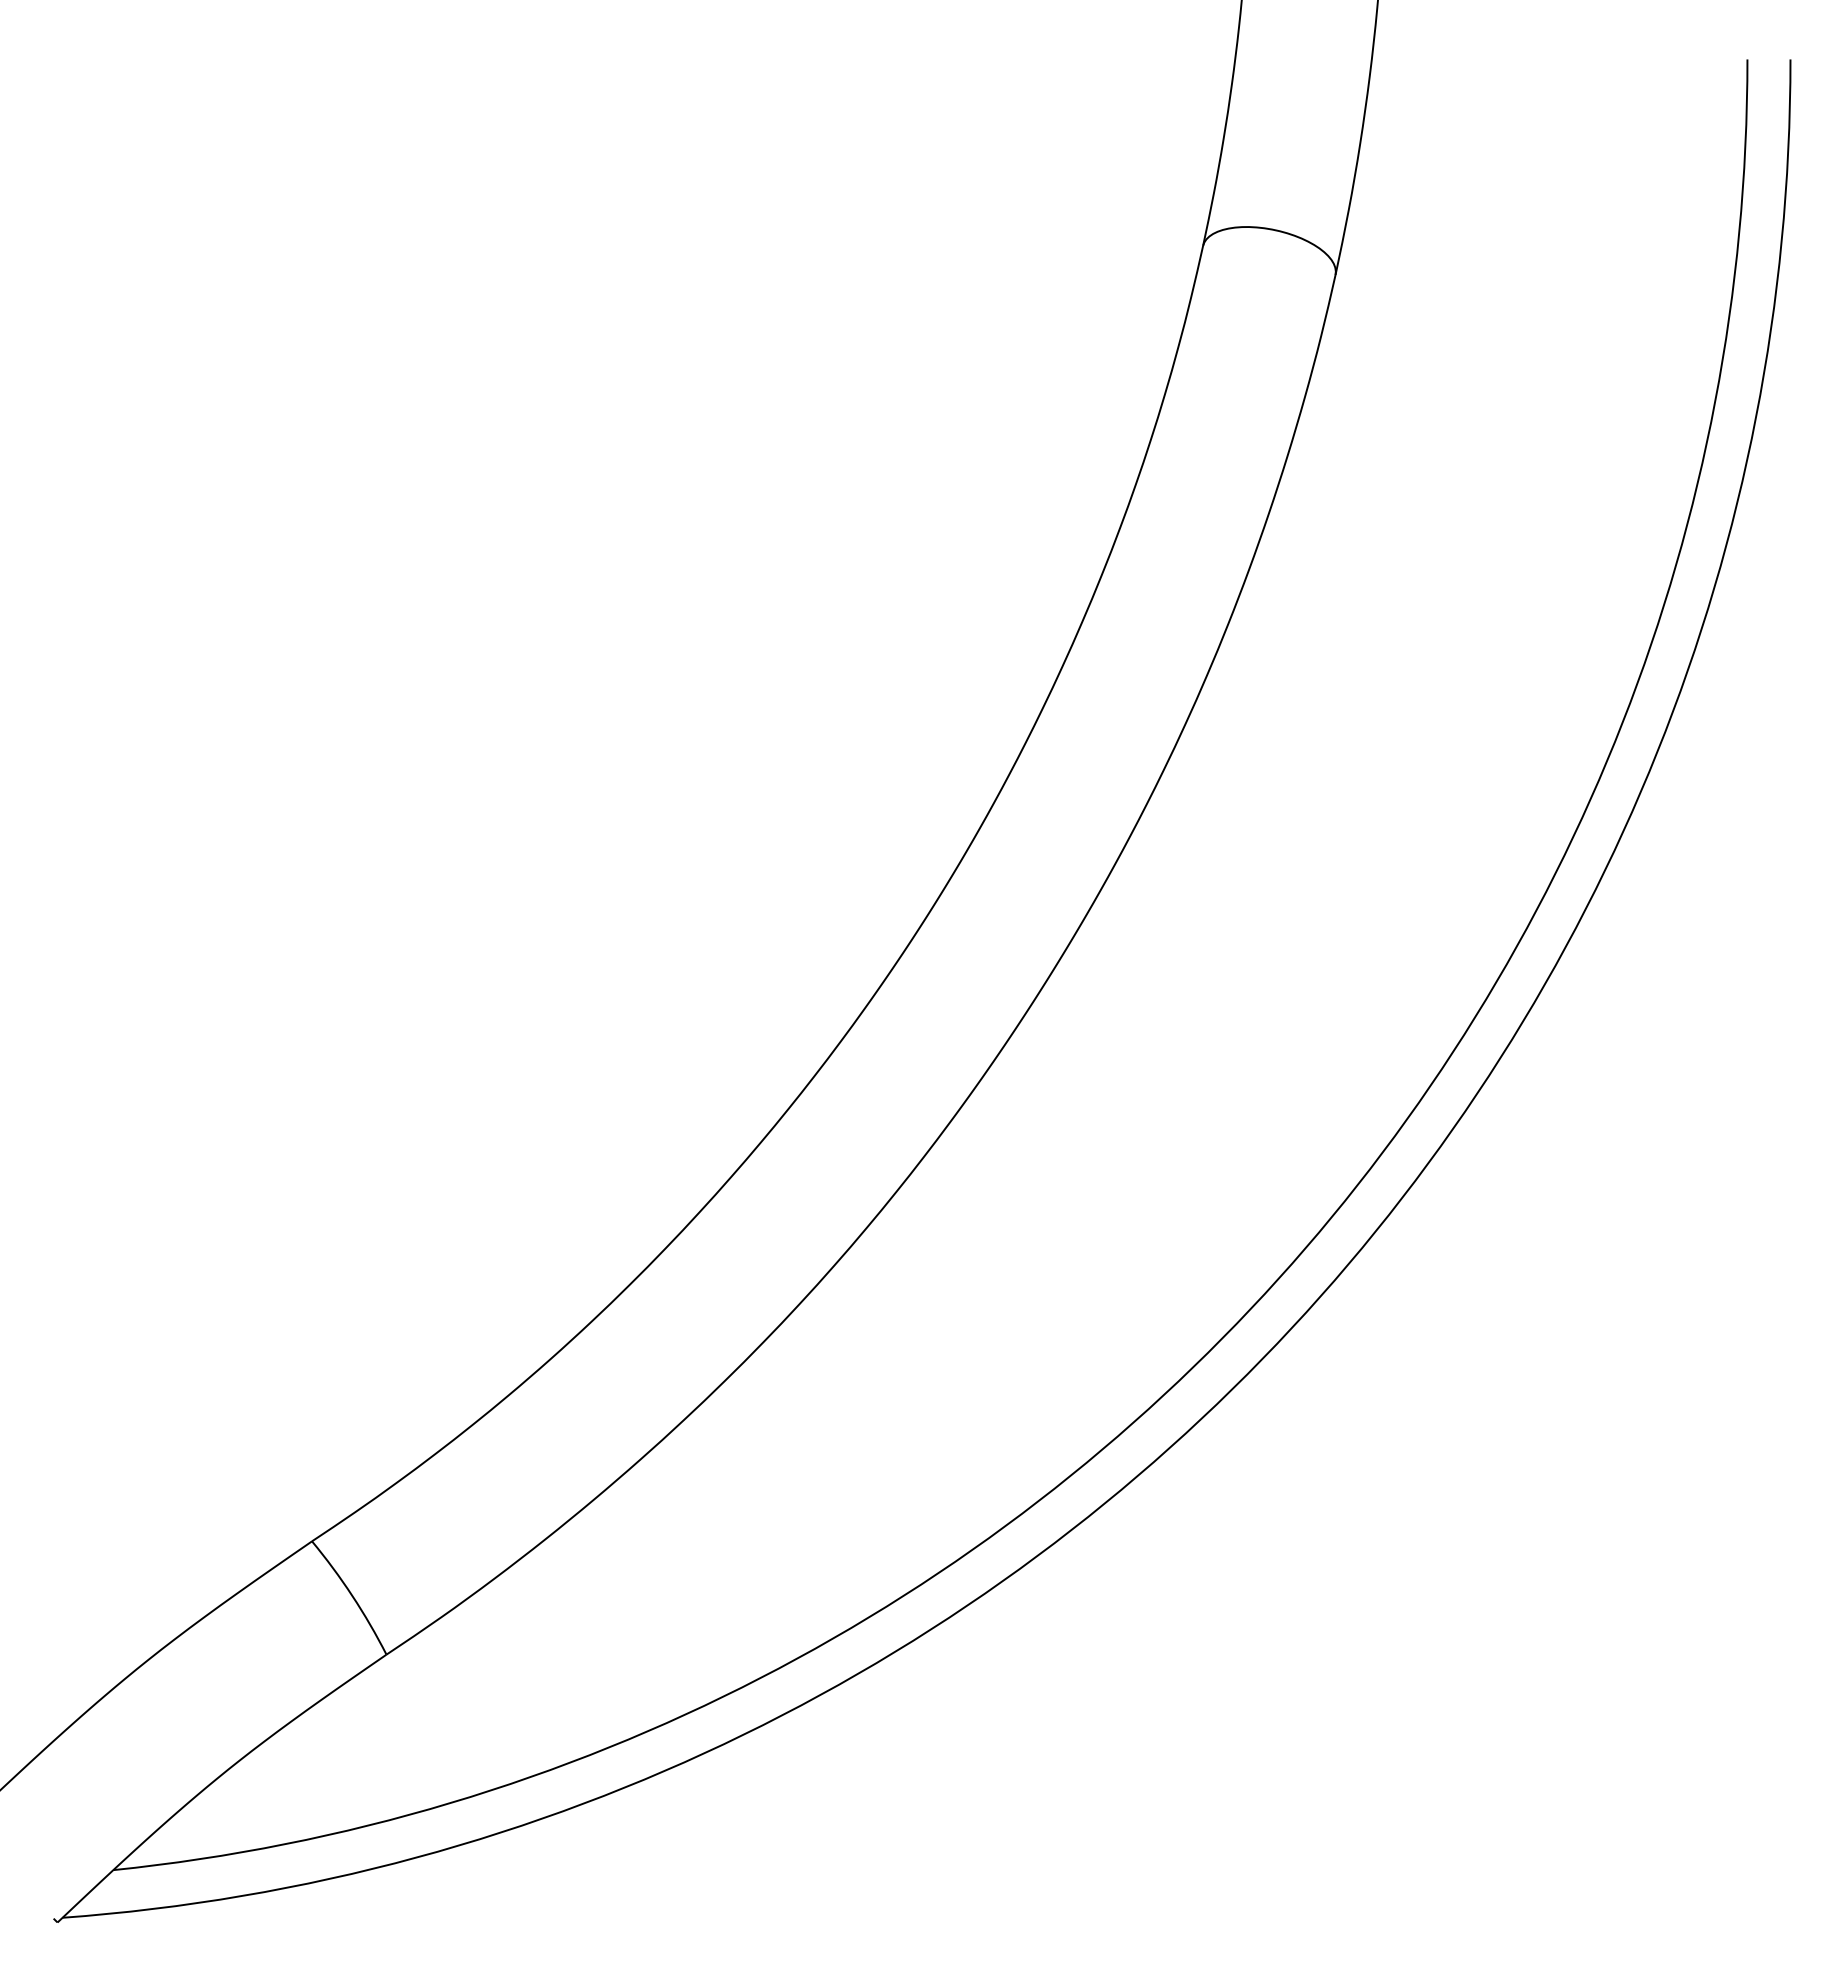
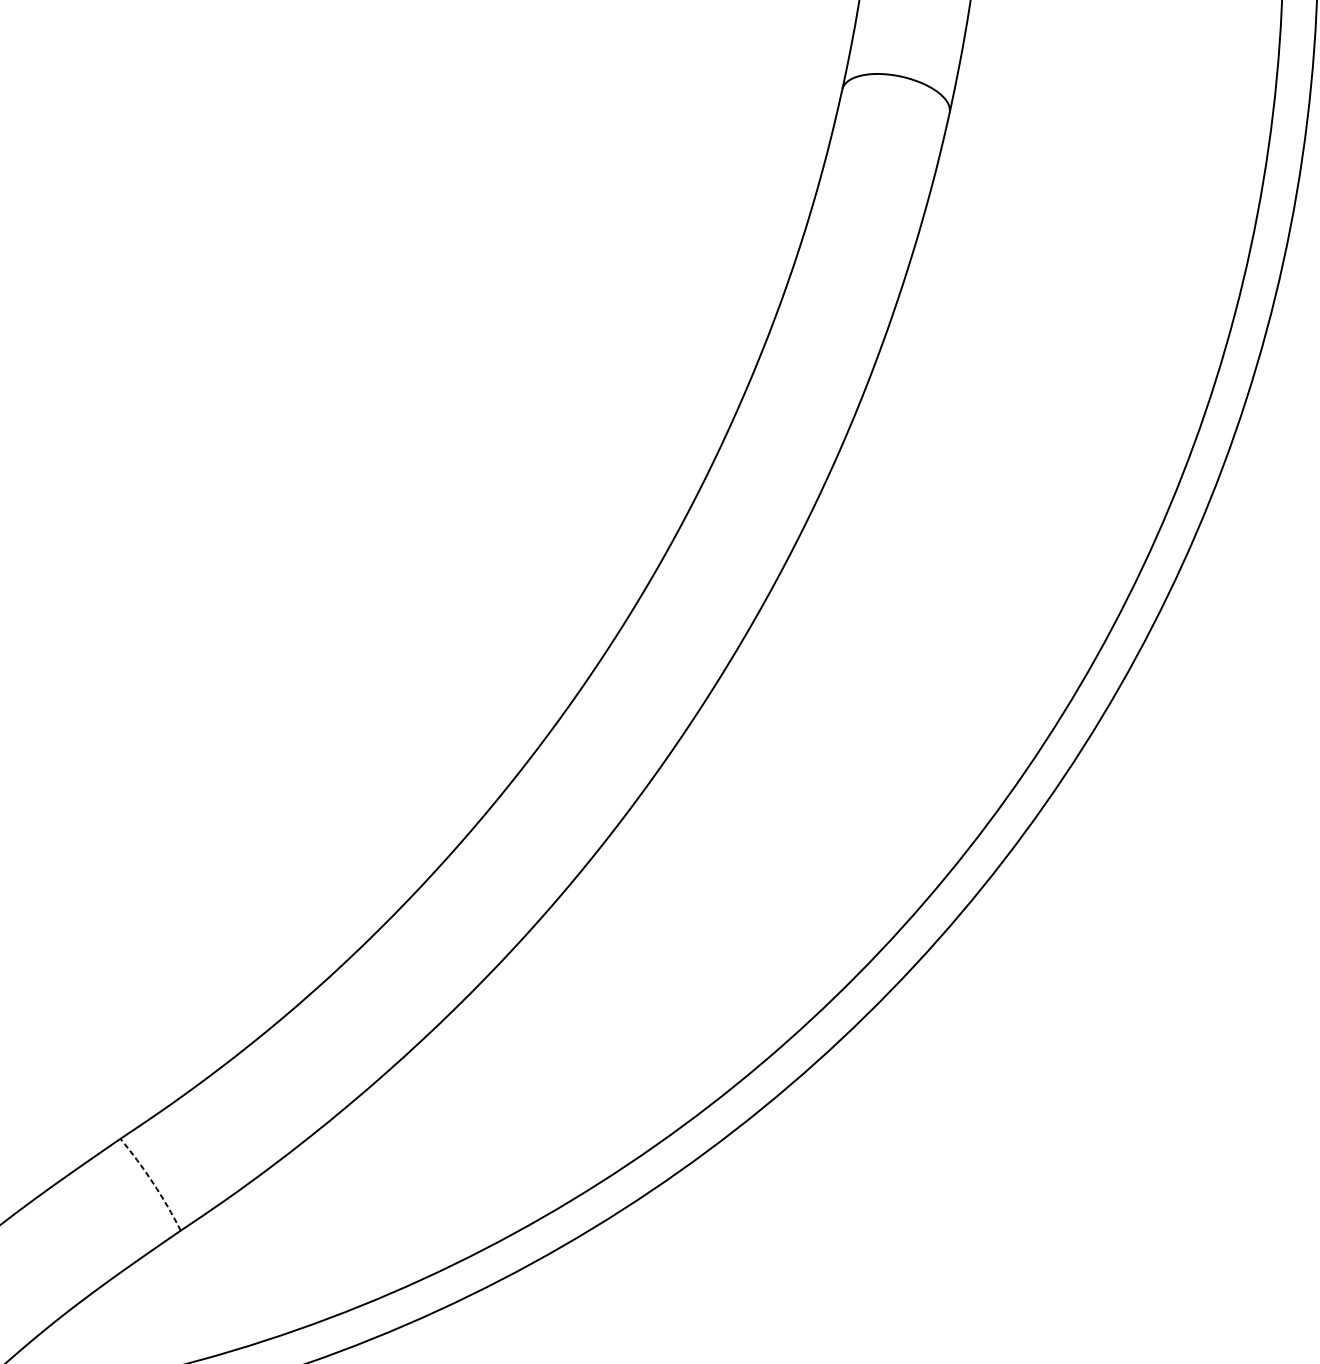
arc: (352, 1595) -> (153, 1182), solid -> dashed

